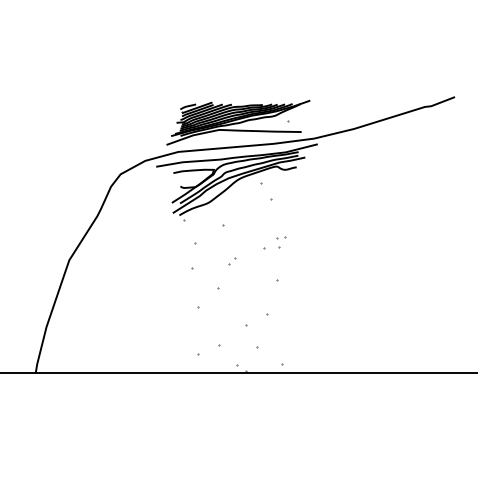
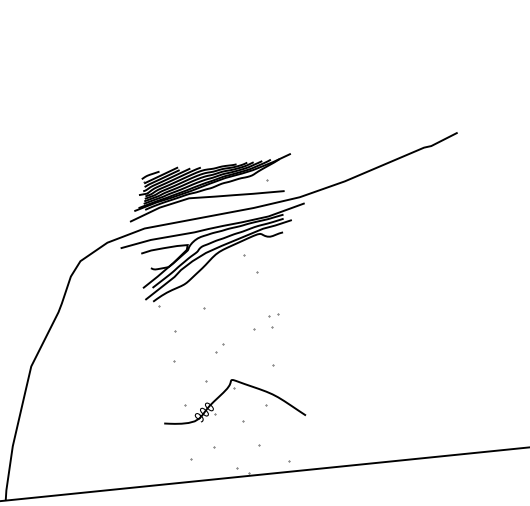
part: (233, 299) -> (225, 392), added

